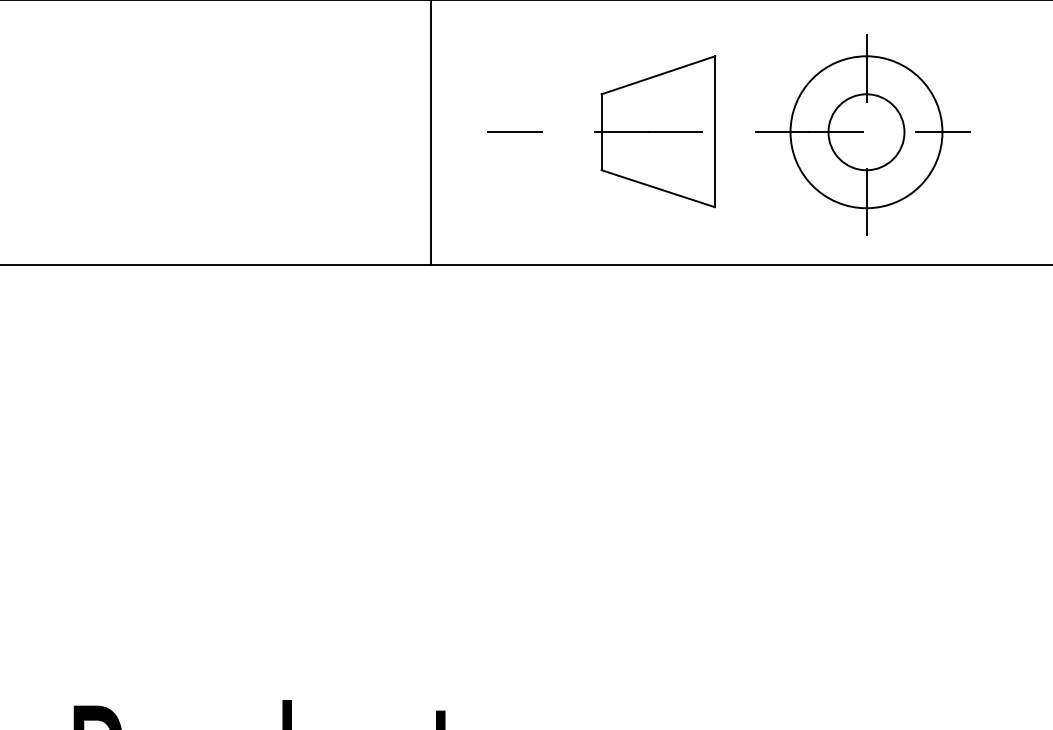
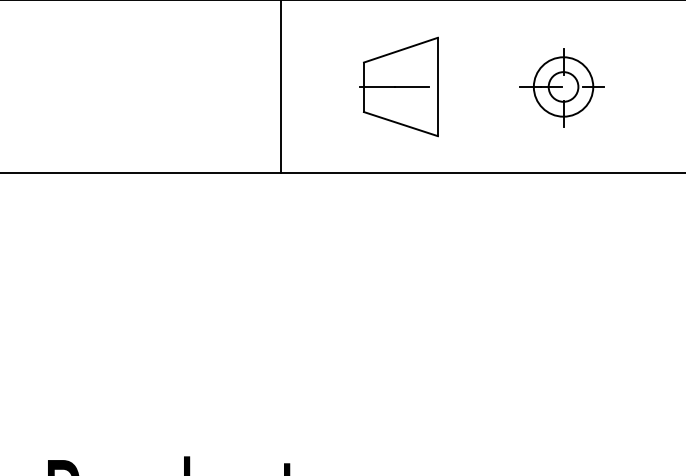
part: (654, 131) -> (398, 86), moved
line: (514, 132) -> (335, 86), removed
part: (861, 134) -> (561, 87), size x0.6

